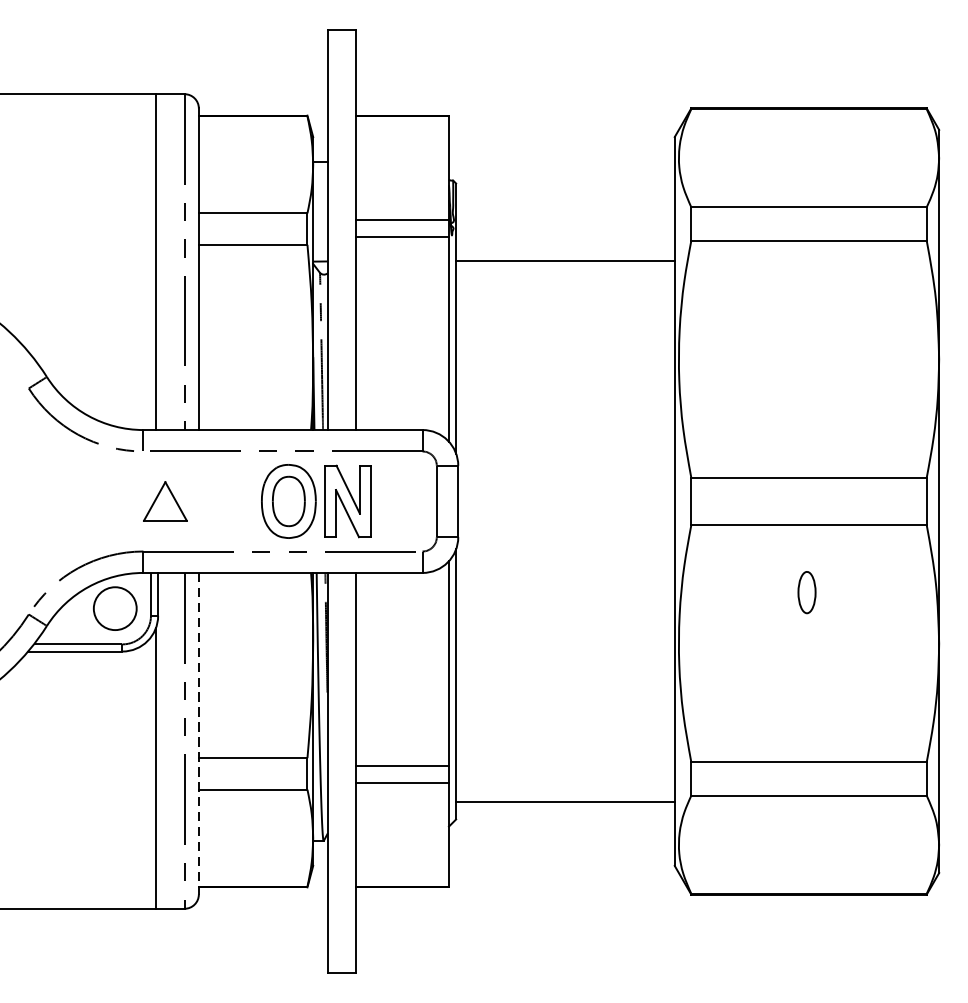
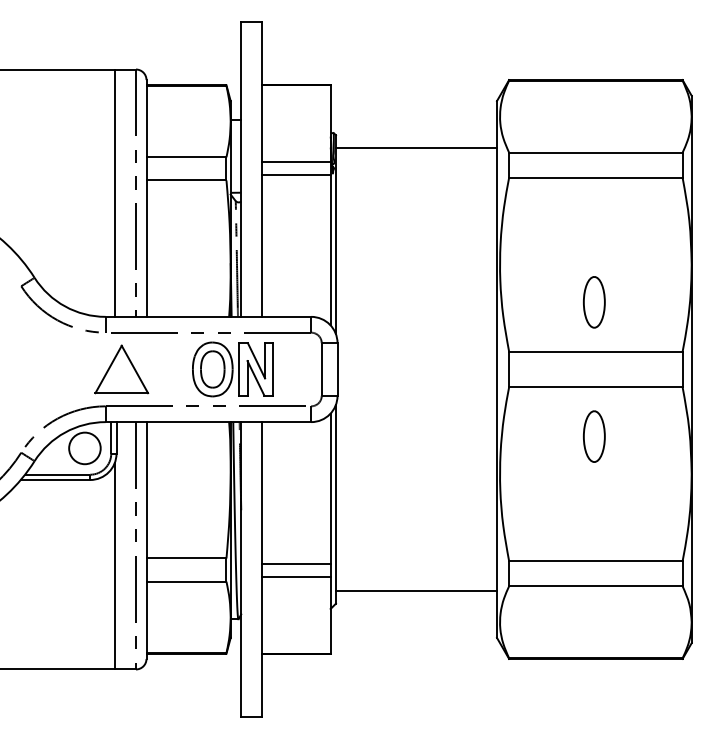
line: (565, 261) -> (416, 148), moved
part: (807, 410) -> (594, 302), added
part: (164, 501) -> (121, 369), size x1.67
part: (807, 592) -> (594, 436), size x1.67
line: (198, 735) -> (146, 541), dashed -> solid

